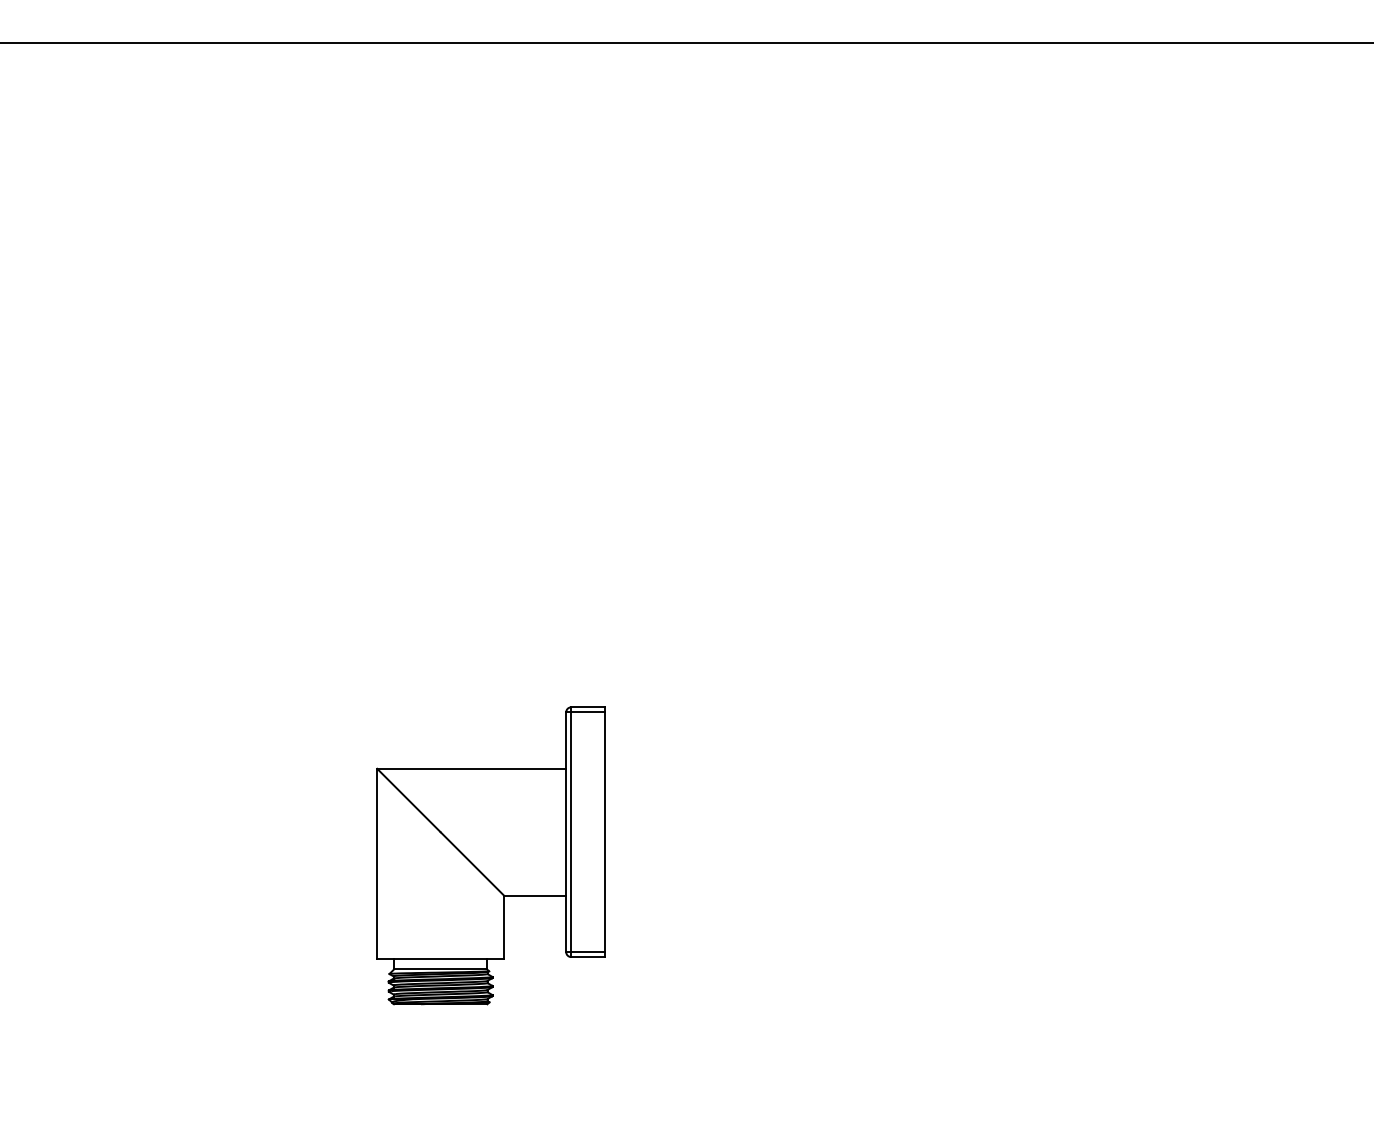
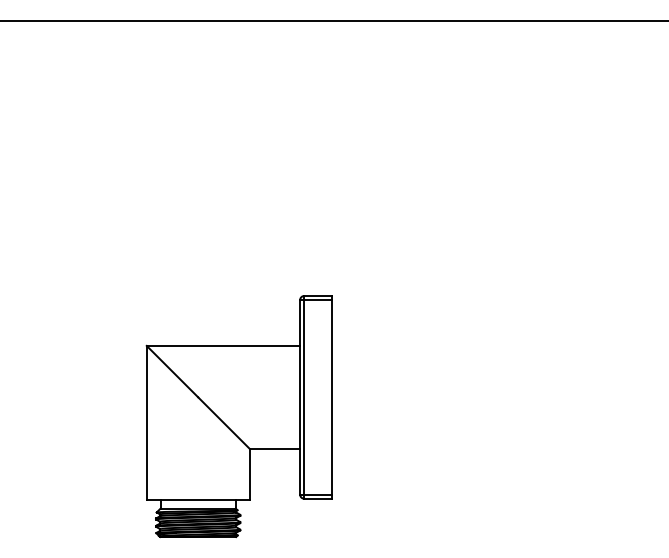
part: (489, 855) -> (238, 416), size x1.67

